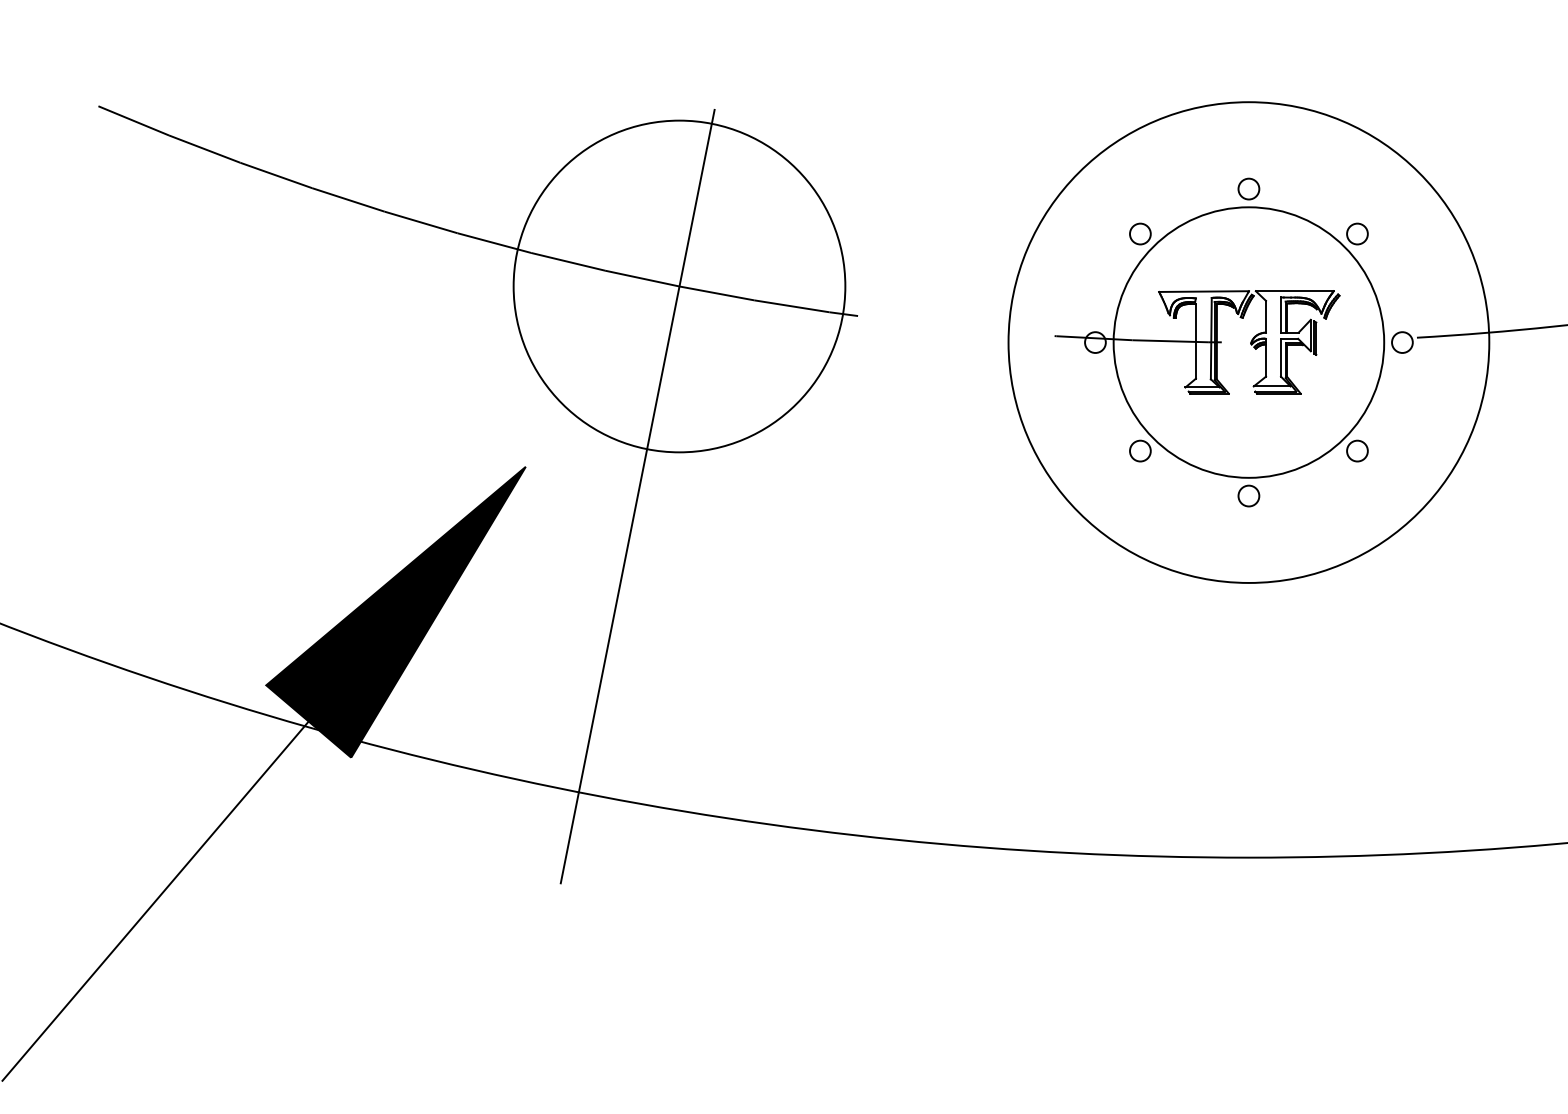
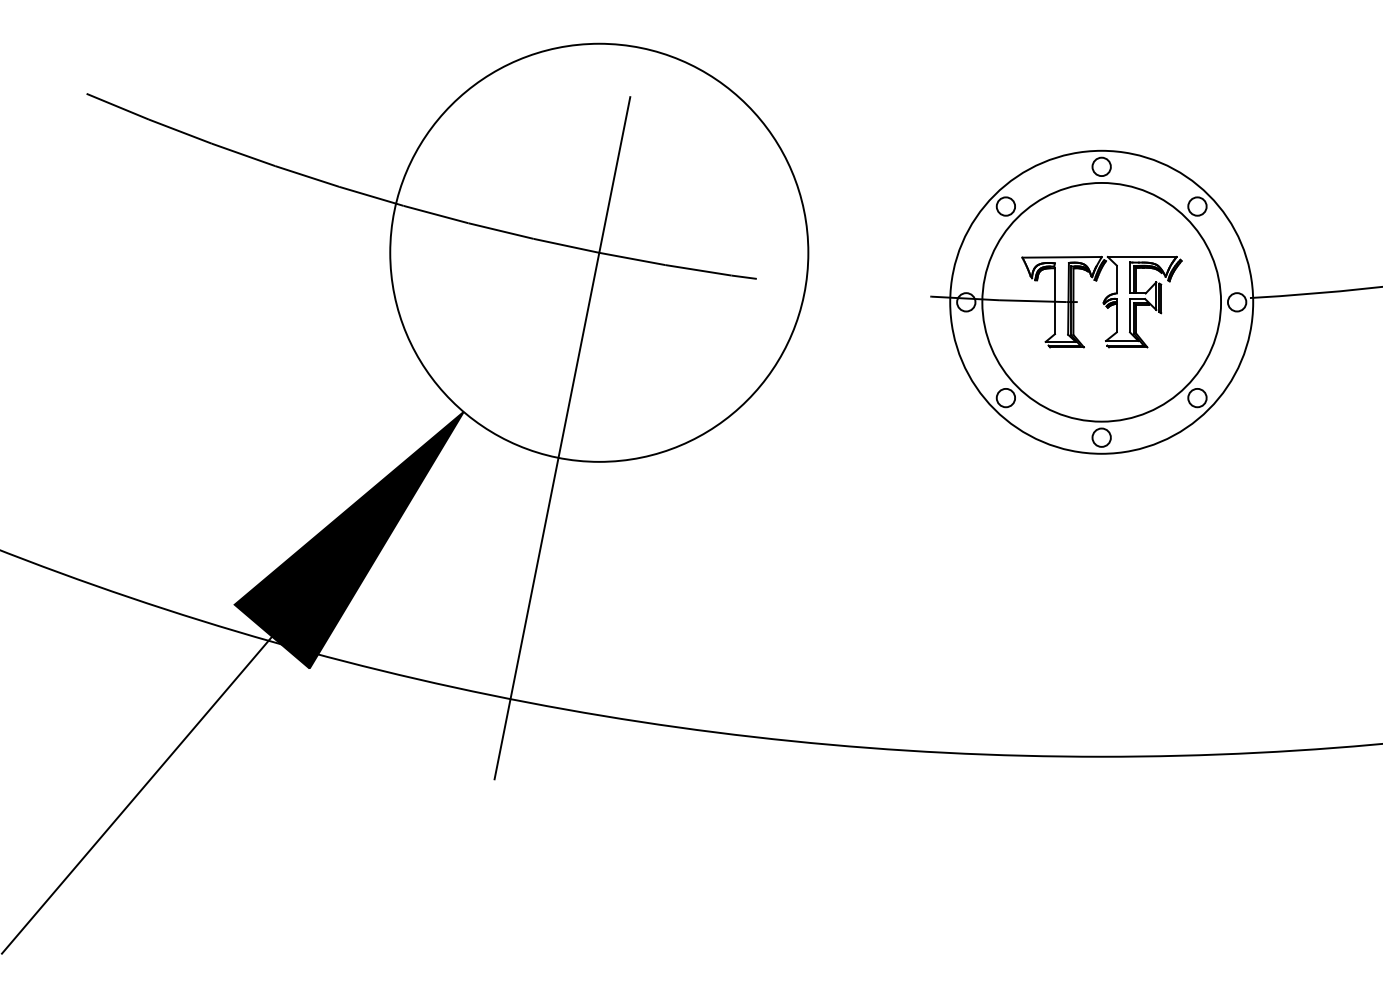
circle: (679, 286) -> (599, 252), size x1.43
circle: (1248, 341) -> (1101, 301), size x0.71

